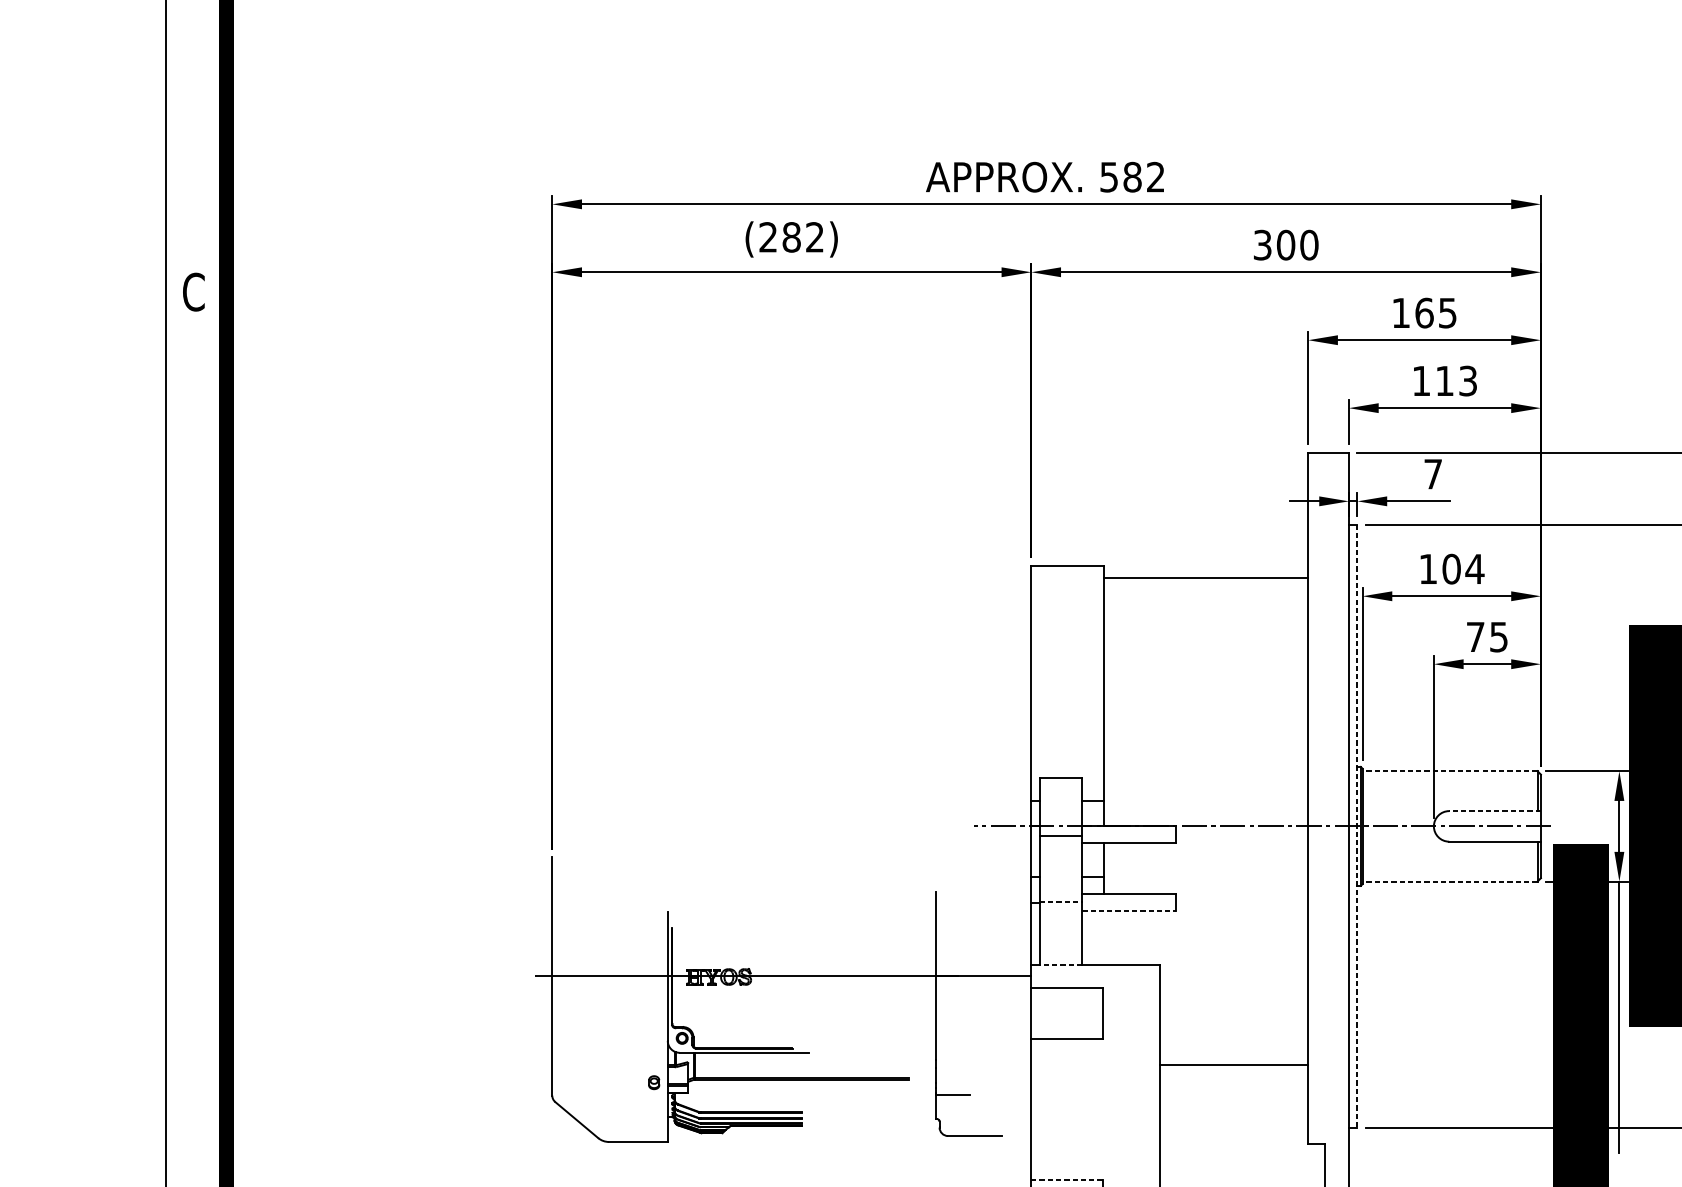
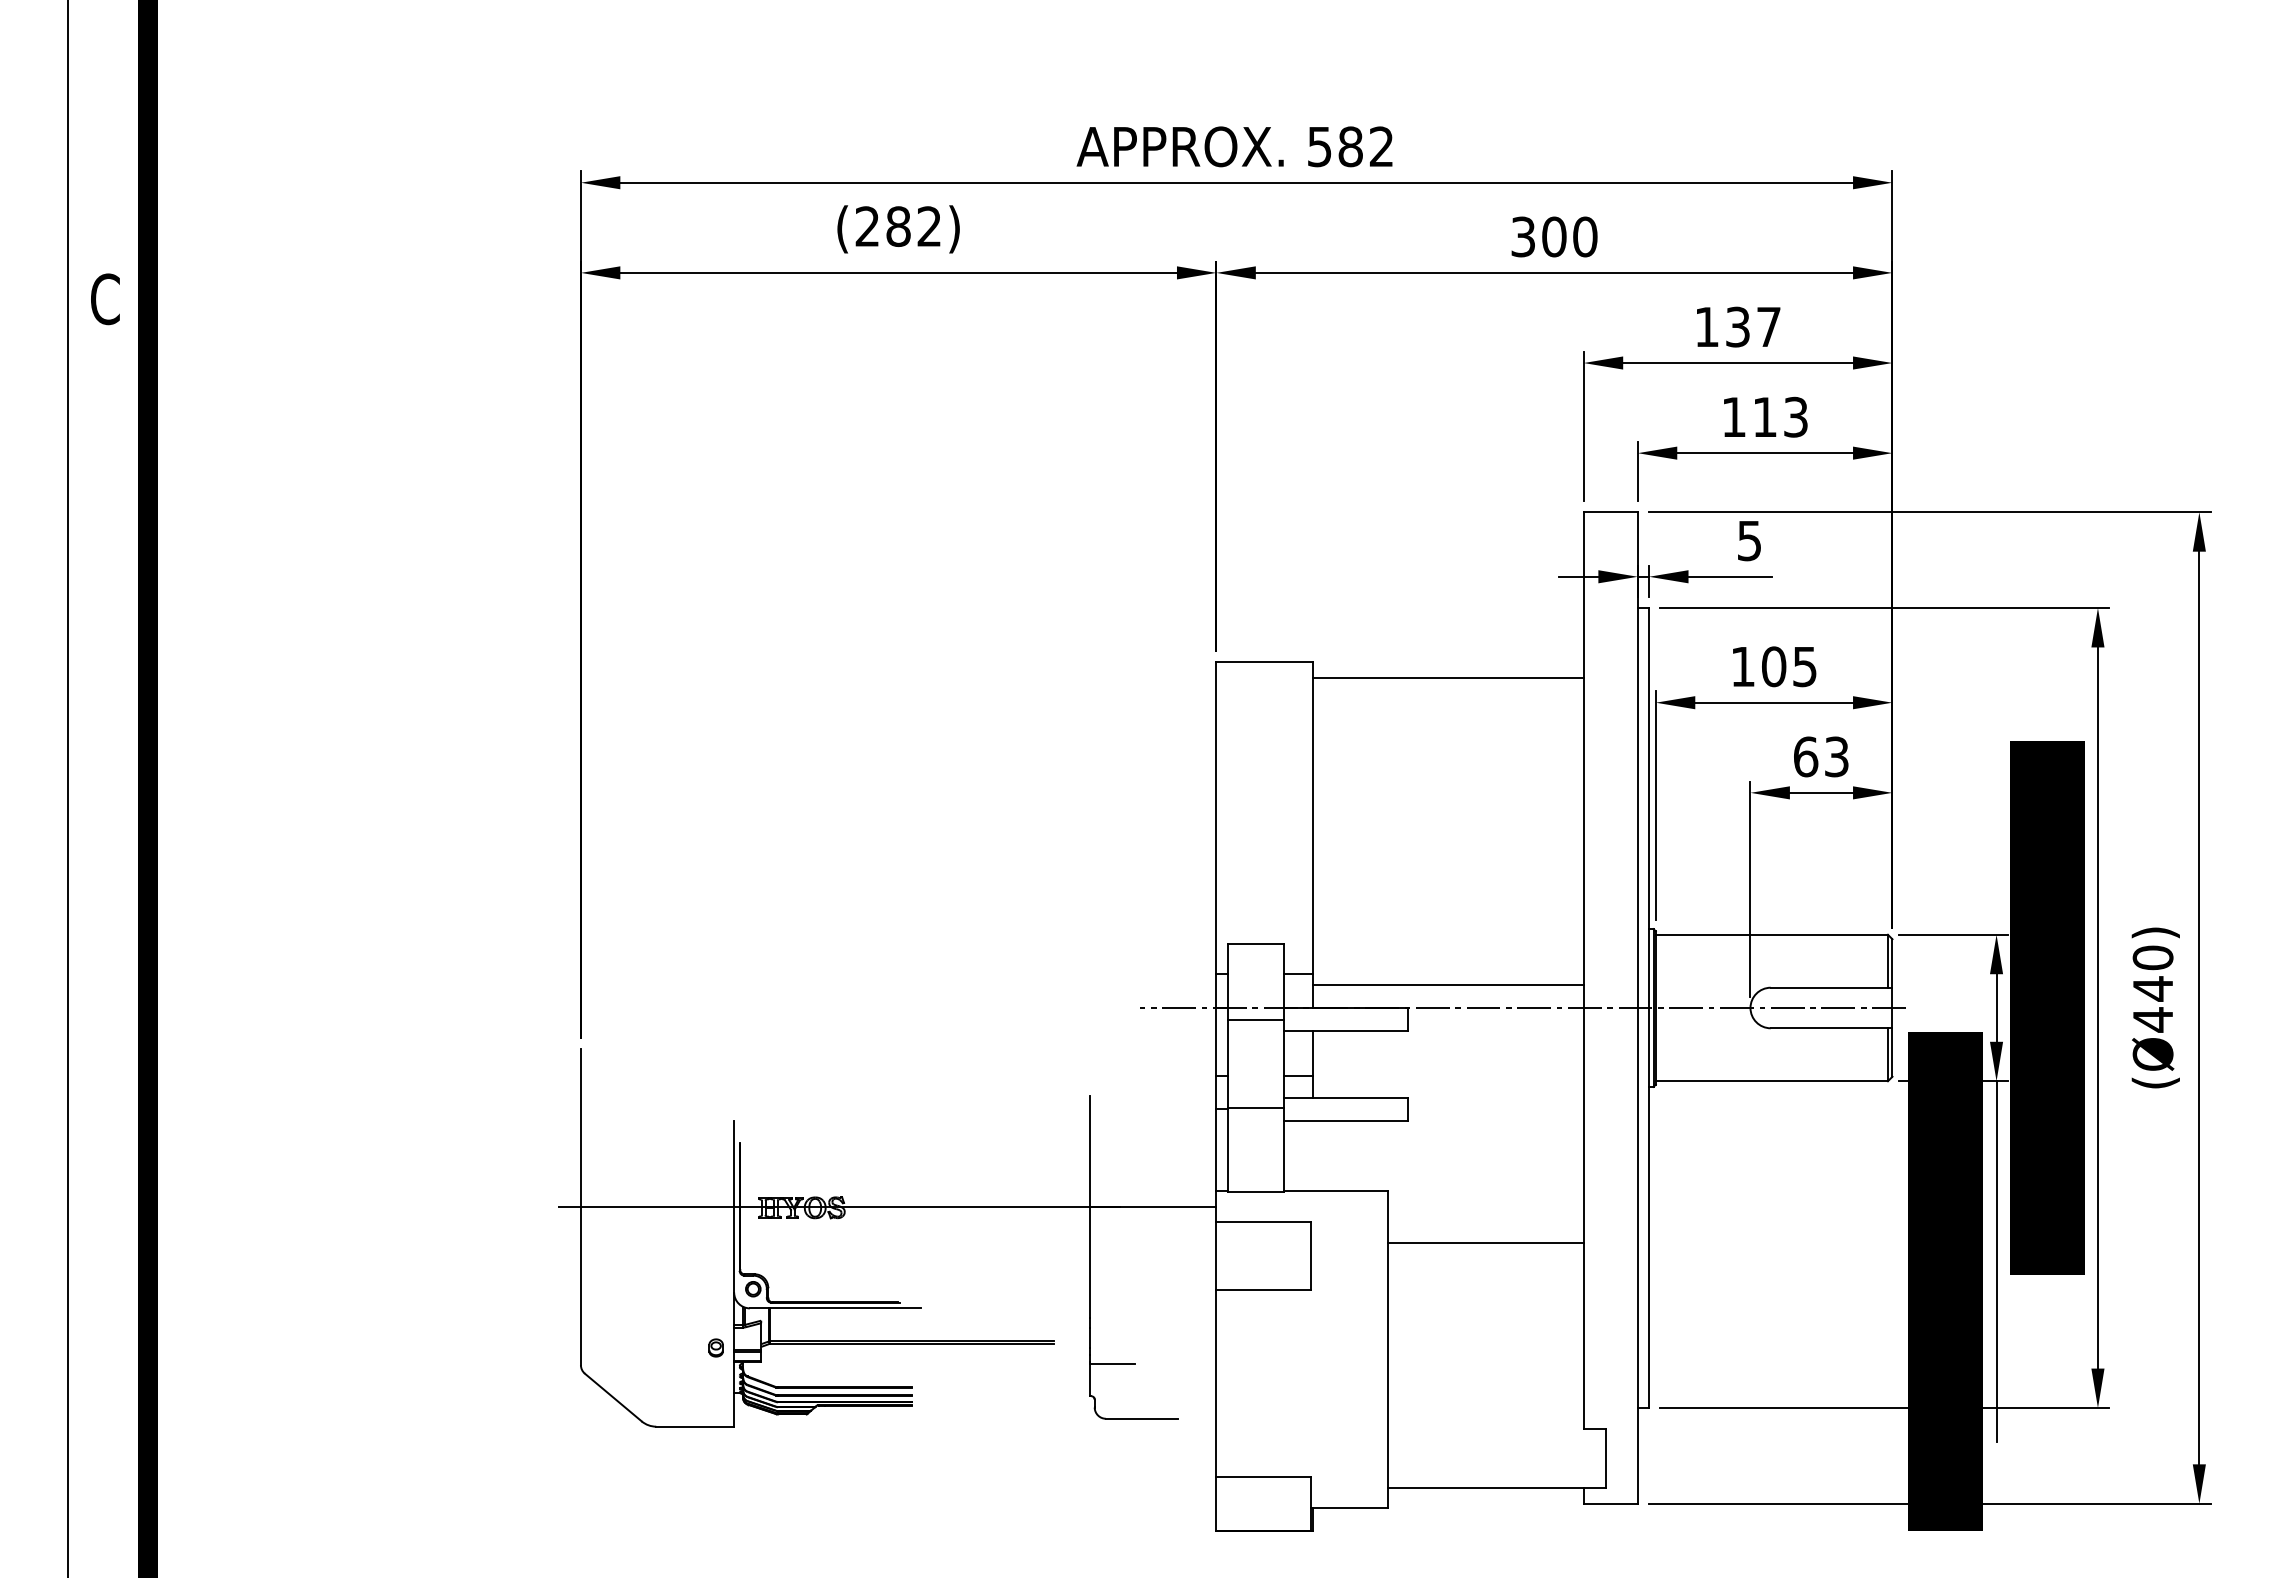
text: (1436, 312) -> (1753, 326), 165 -> 137
text: (1433, 474) -> (1749, 541), 7 -> 5
text: (1474, 569) -> (1804, 667), 104 -> 105
text: (1487, 636) -> (1821, 756), 75 -> 63
line: (1449, 770) -> (1771, 934), dashed -> solid
line: (1206, 809) -> (1448, 985), added
line: (1494, 810) -> (1831, 987), dashed -> solid
line: (1357, 826) -> (1649, 1008), dashed -> solid
line: (1449, 881) -> (1771, 1081), dashed -> solid
line: (1061, 902) -> (1256, 1108), dashed -> solid
line: (1128, 911) -> (1345, 1120), dashed -> solid
line: (1060, 965) -> (1255, 1192), dashed -> solid
line: (1234, 1064) -> (1485, 1242), moved
line: (1066, 1179) -> (1263, 1476), dashed -> solid

